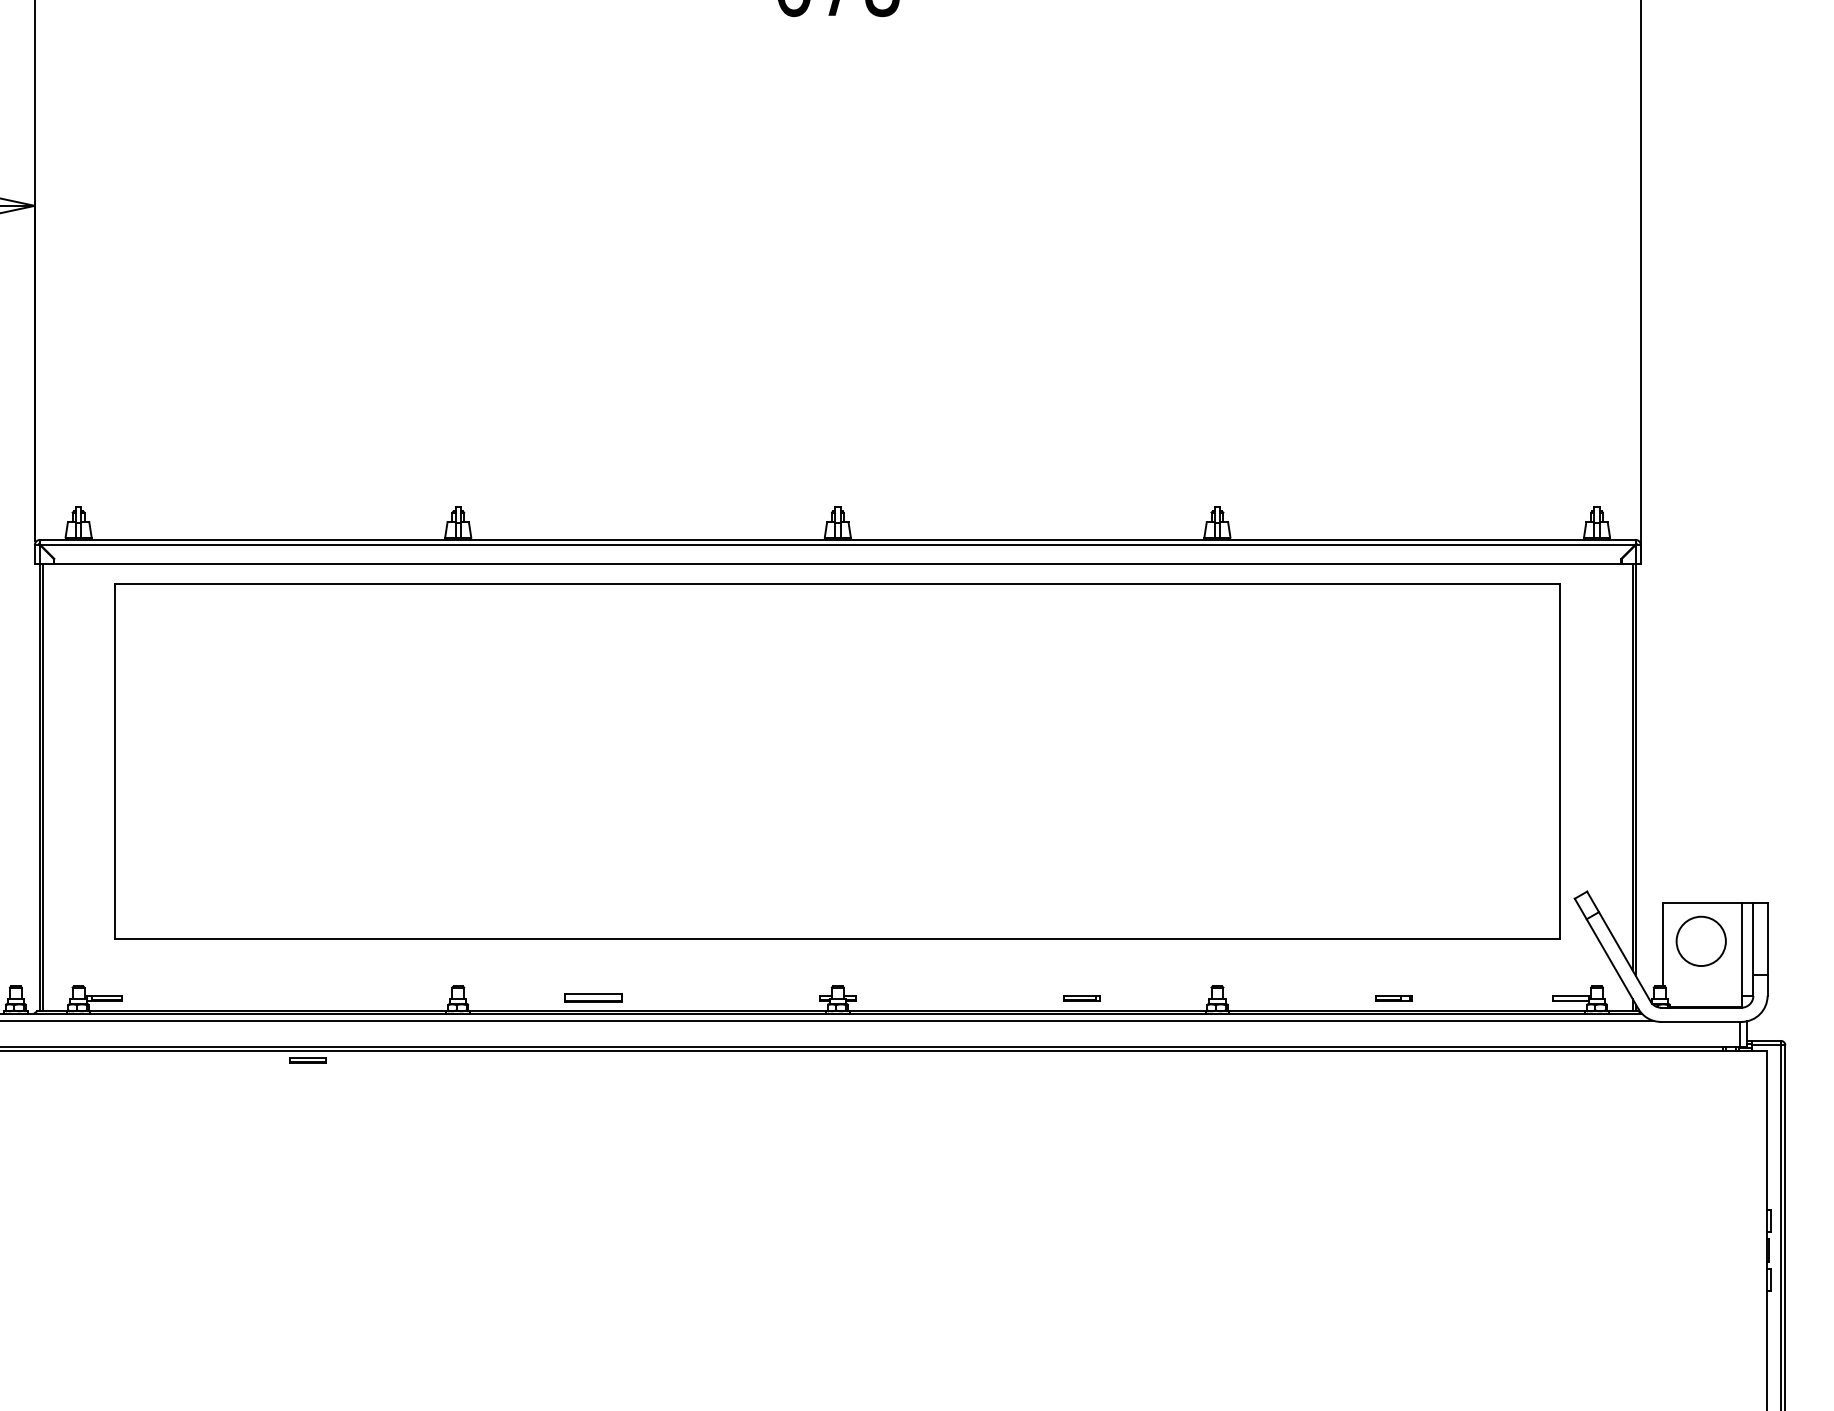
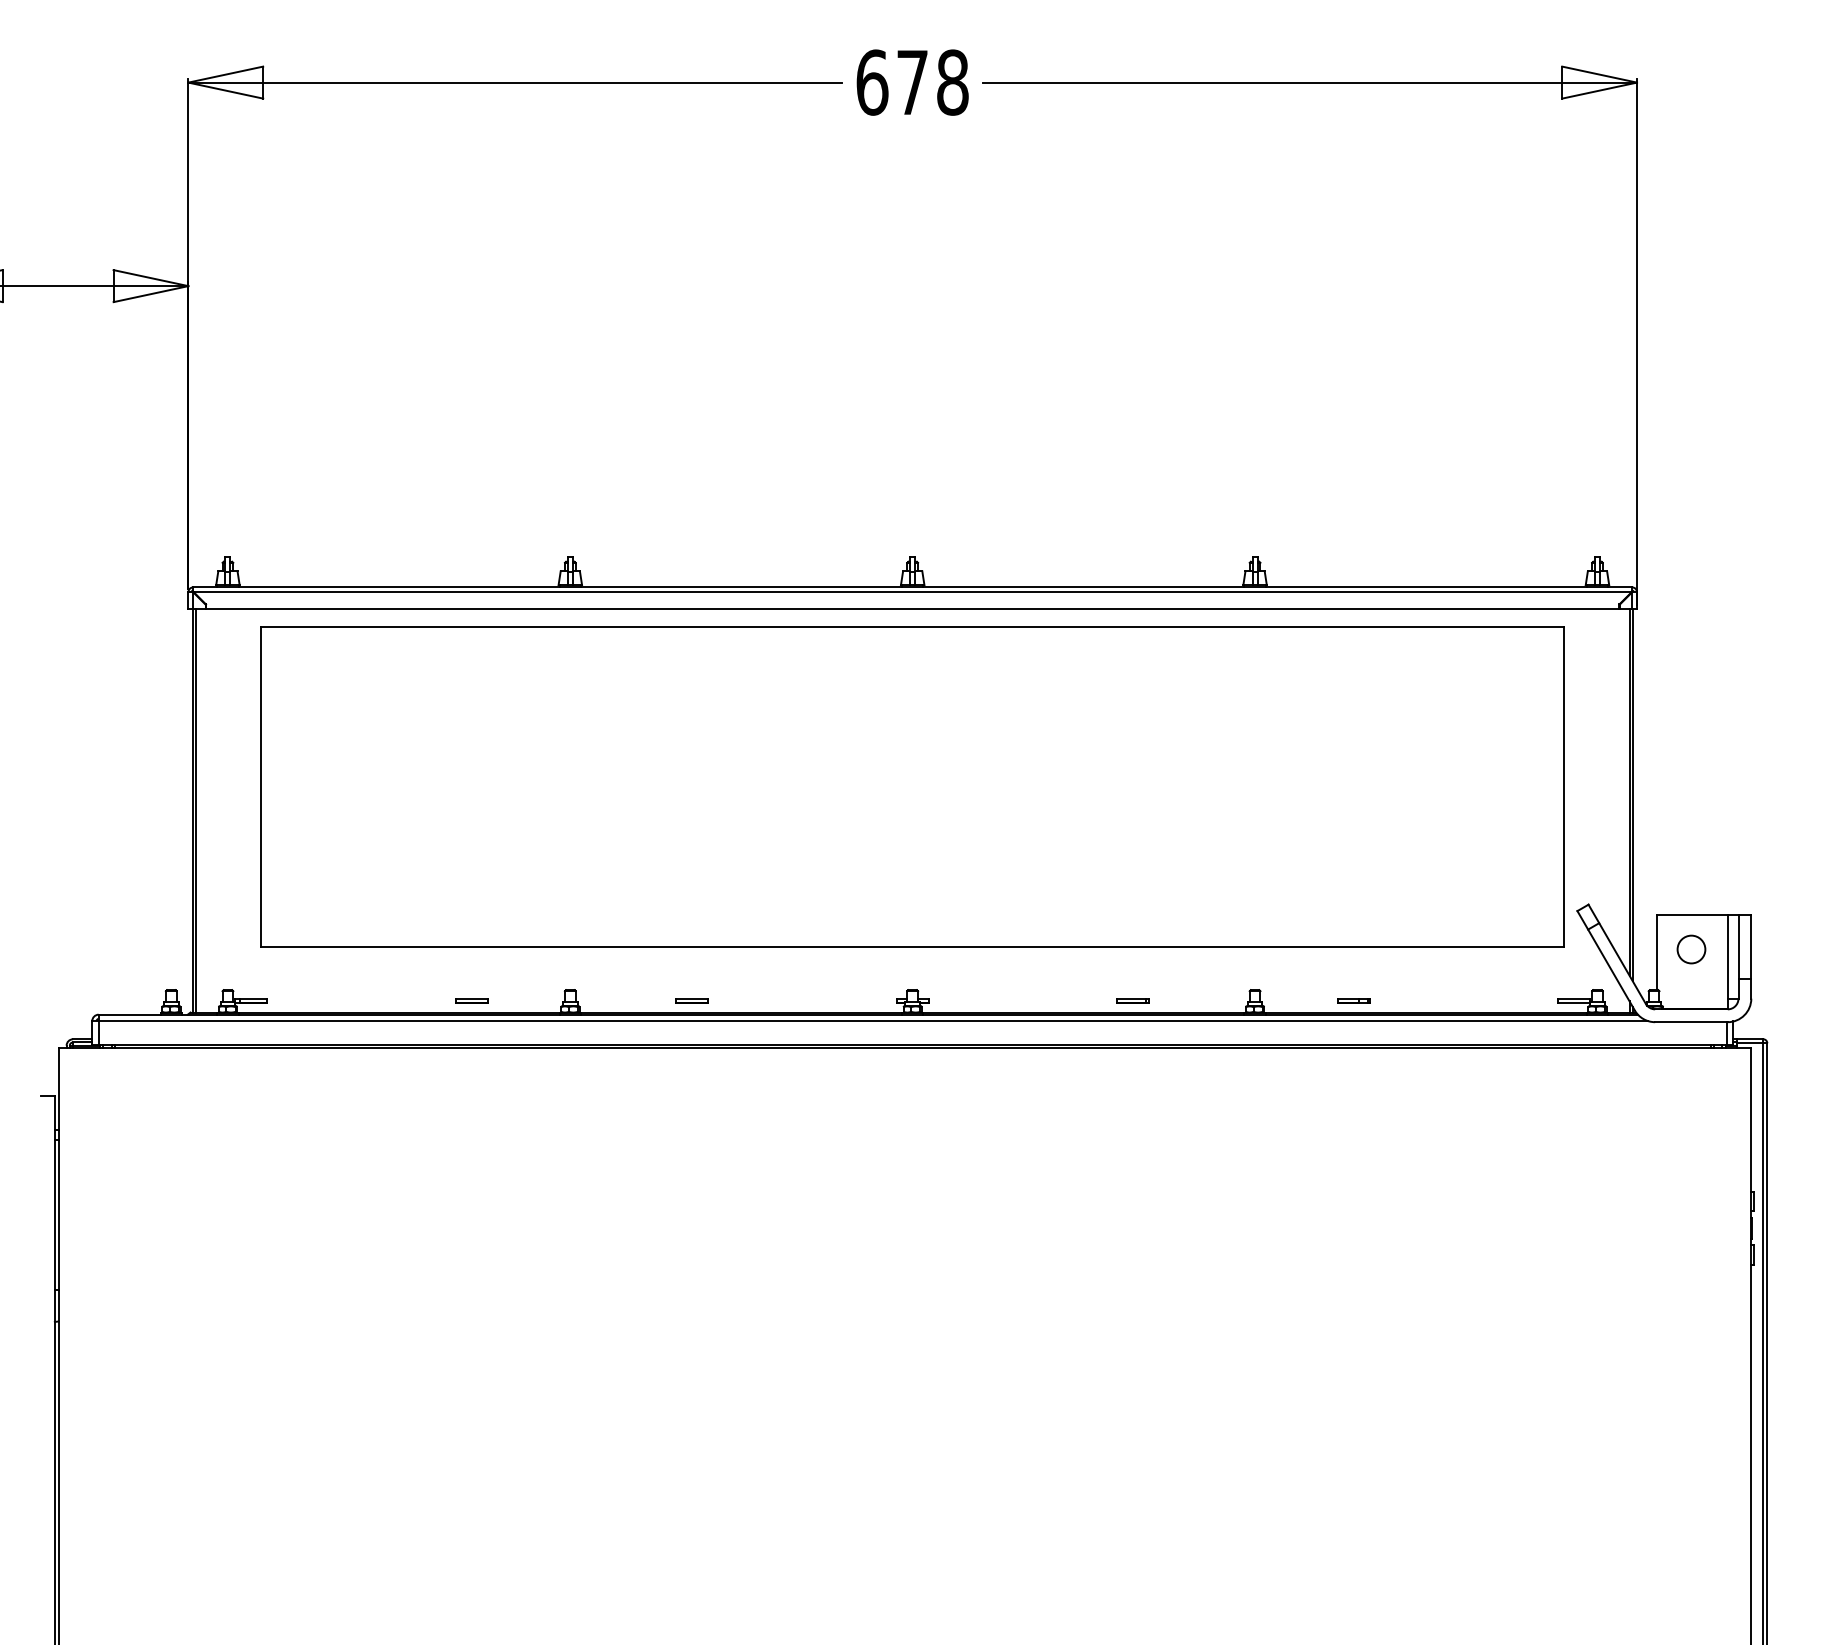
circle: (1701, 941) -> (1691, 949), size x0.62
part: (592, 997) -> (691, 1000), size x0.62
part: (1394, 997) -> (1353, 1000), moved
part: (307, 1059) -> (471, 1000), moved

